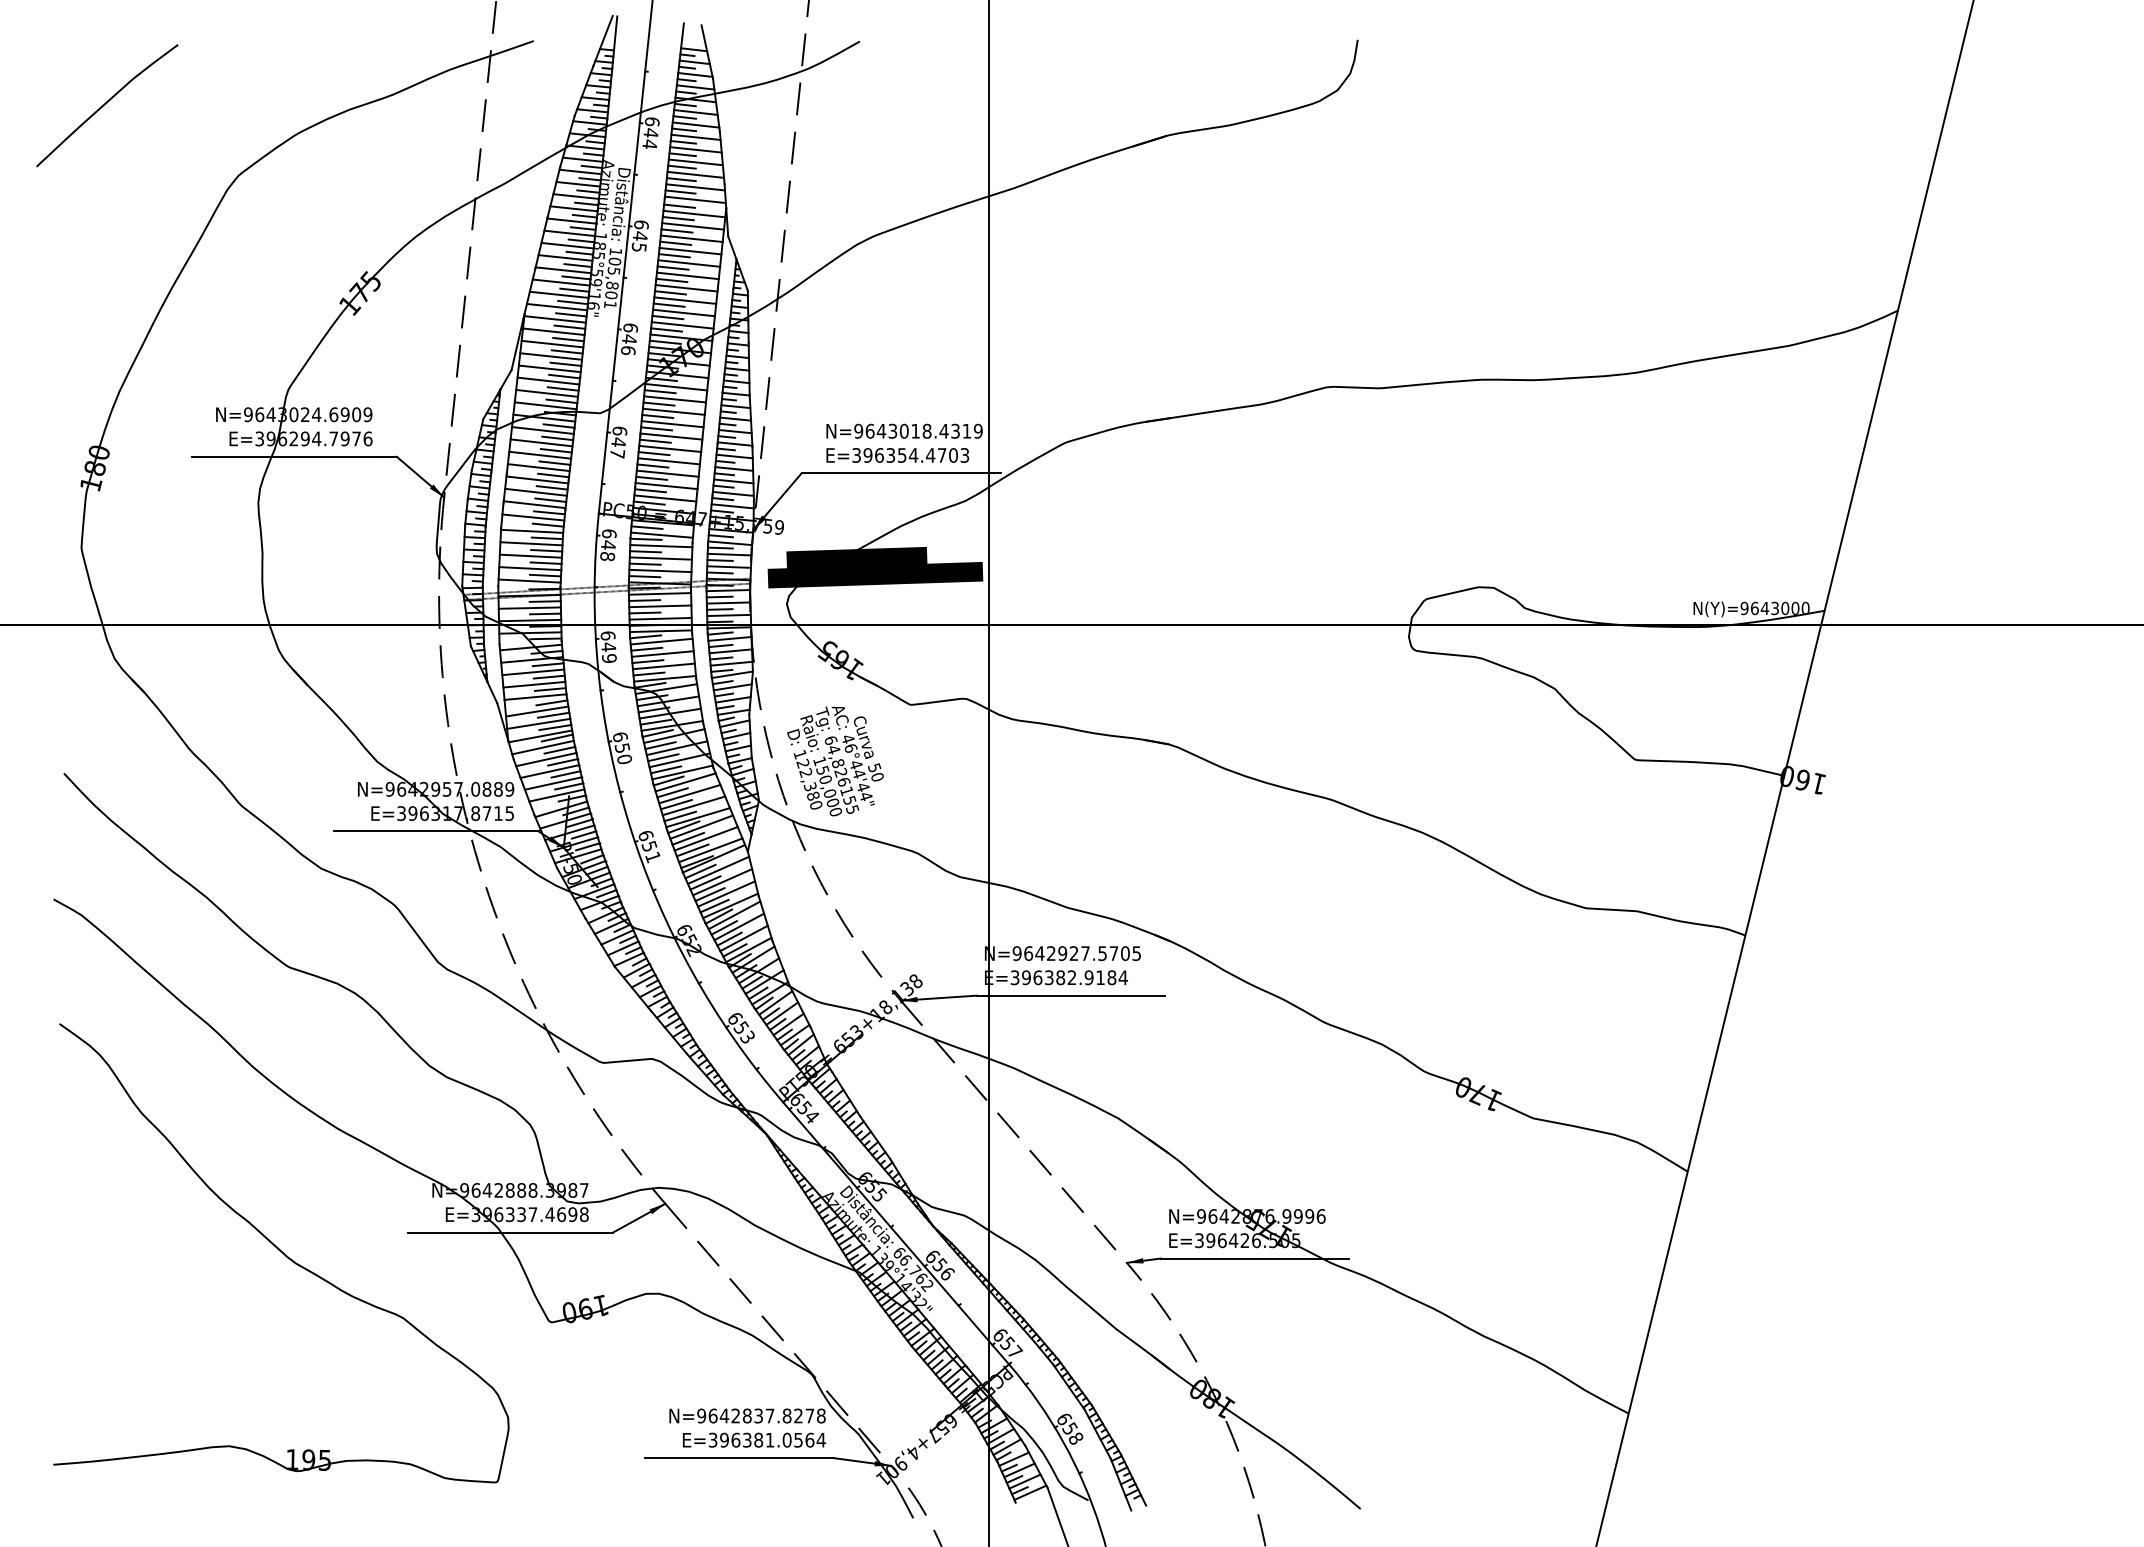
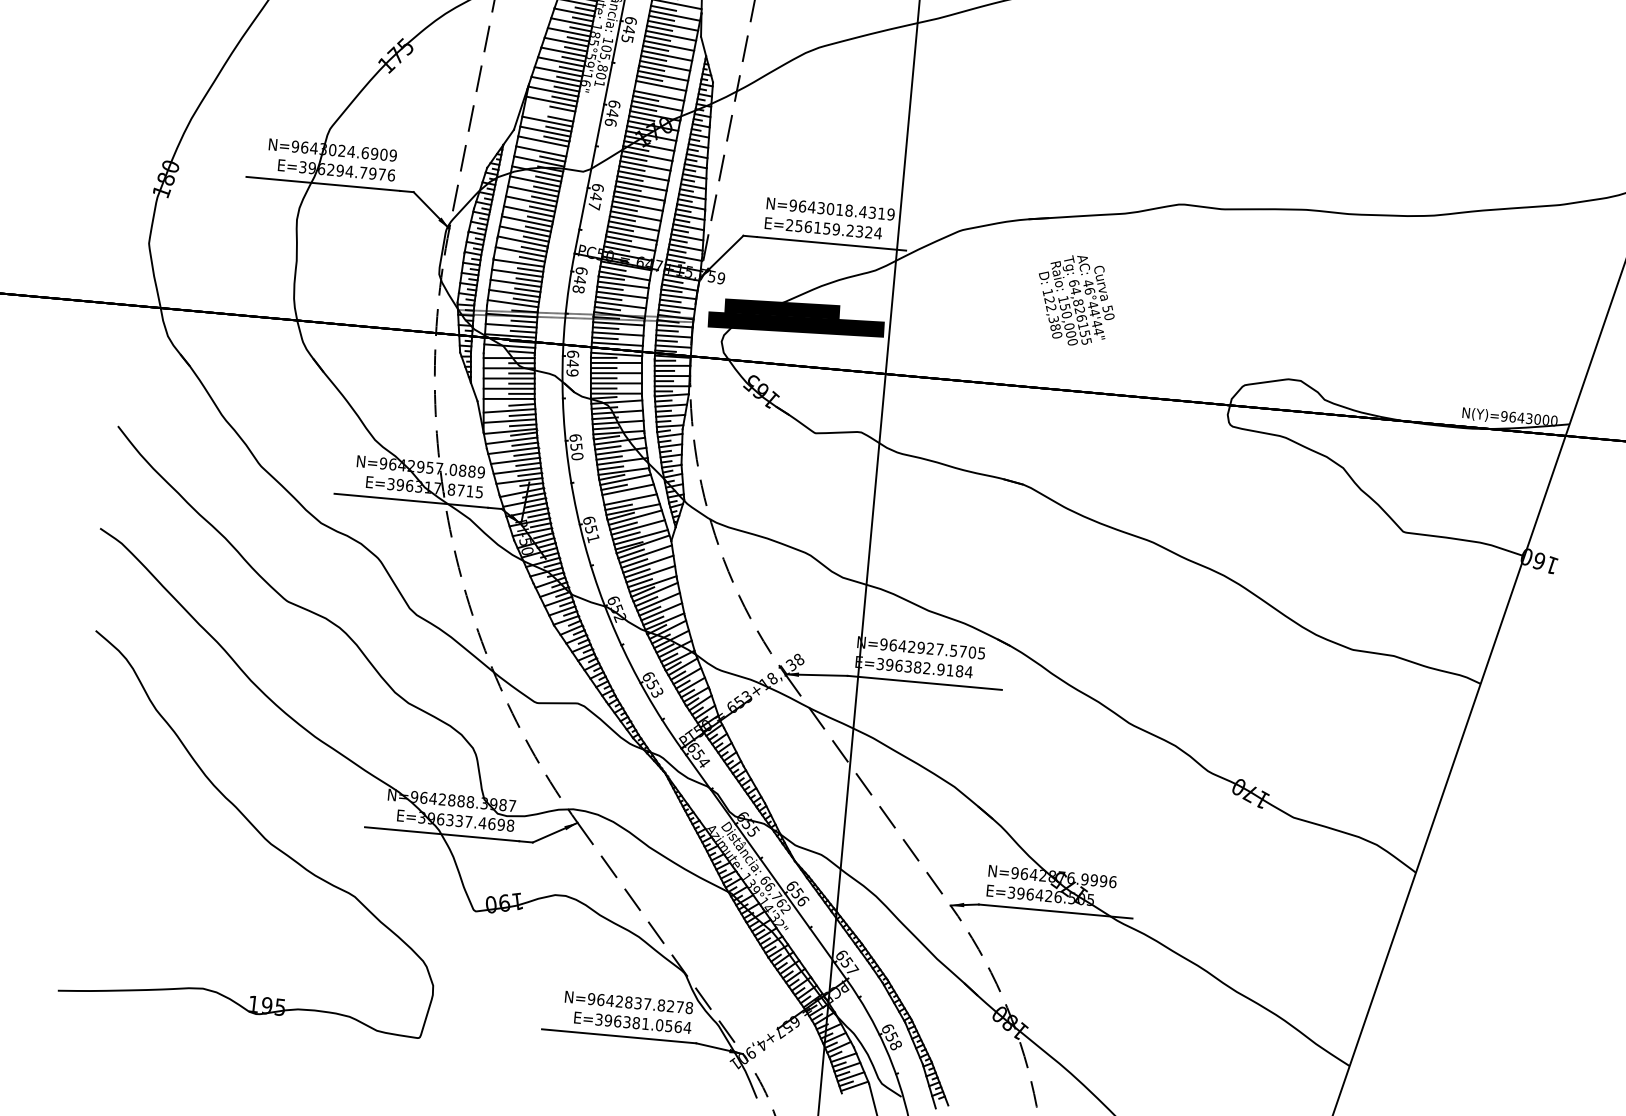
line: (668, 304) -> (647, 87), removed
line: (552, 343) -> (549, 111), removed
line: (562, 388) -> (554, 148), removed
text: (910, 455) -> (833, 229), E=396354.4703 -> E=256159.2324
text: (835, 761) -> (1076, 300), moved
line: (675, 804) -> (615, 497), removed

